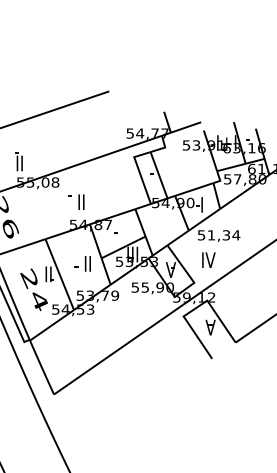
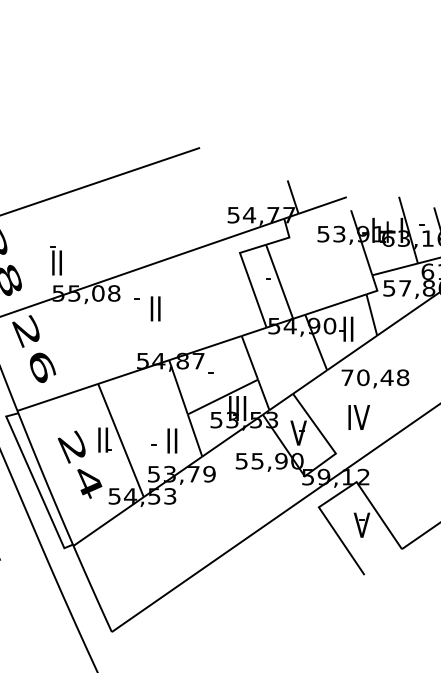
part: (76, 201) -> (147, 307), moved
text: (202, 204) -> (348, 328), I -> II
text: (218, 235) -> (374, 378), 51,34 -> 70,48
part: (82, 263) -> (163, 440), moved

